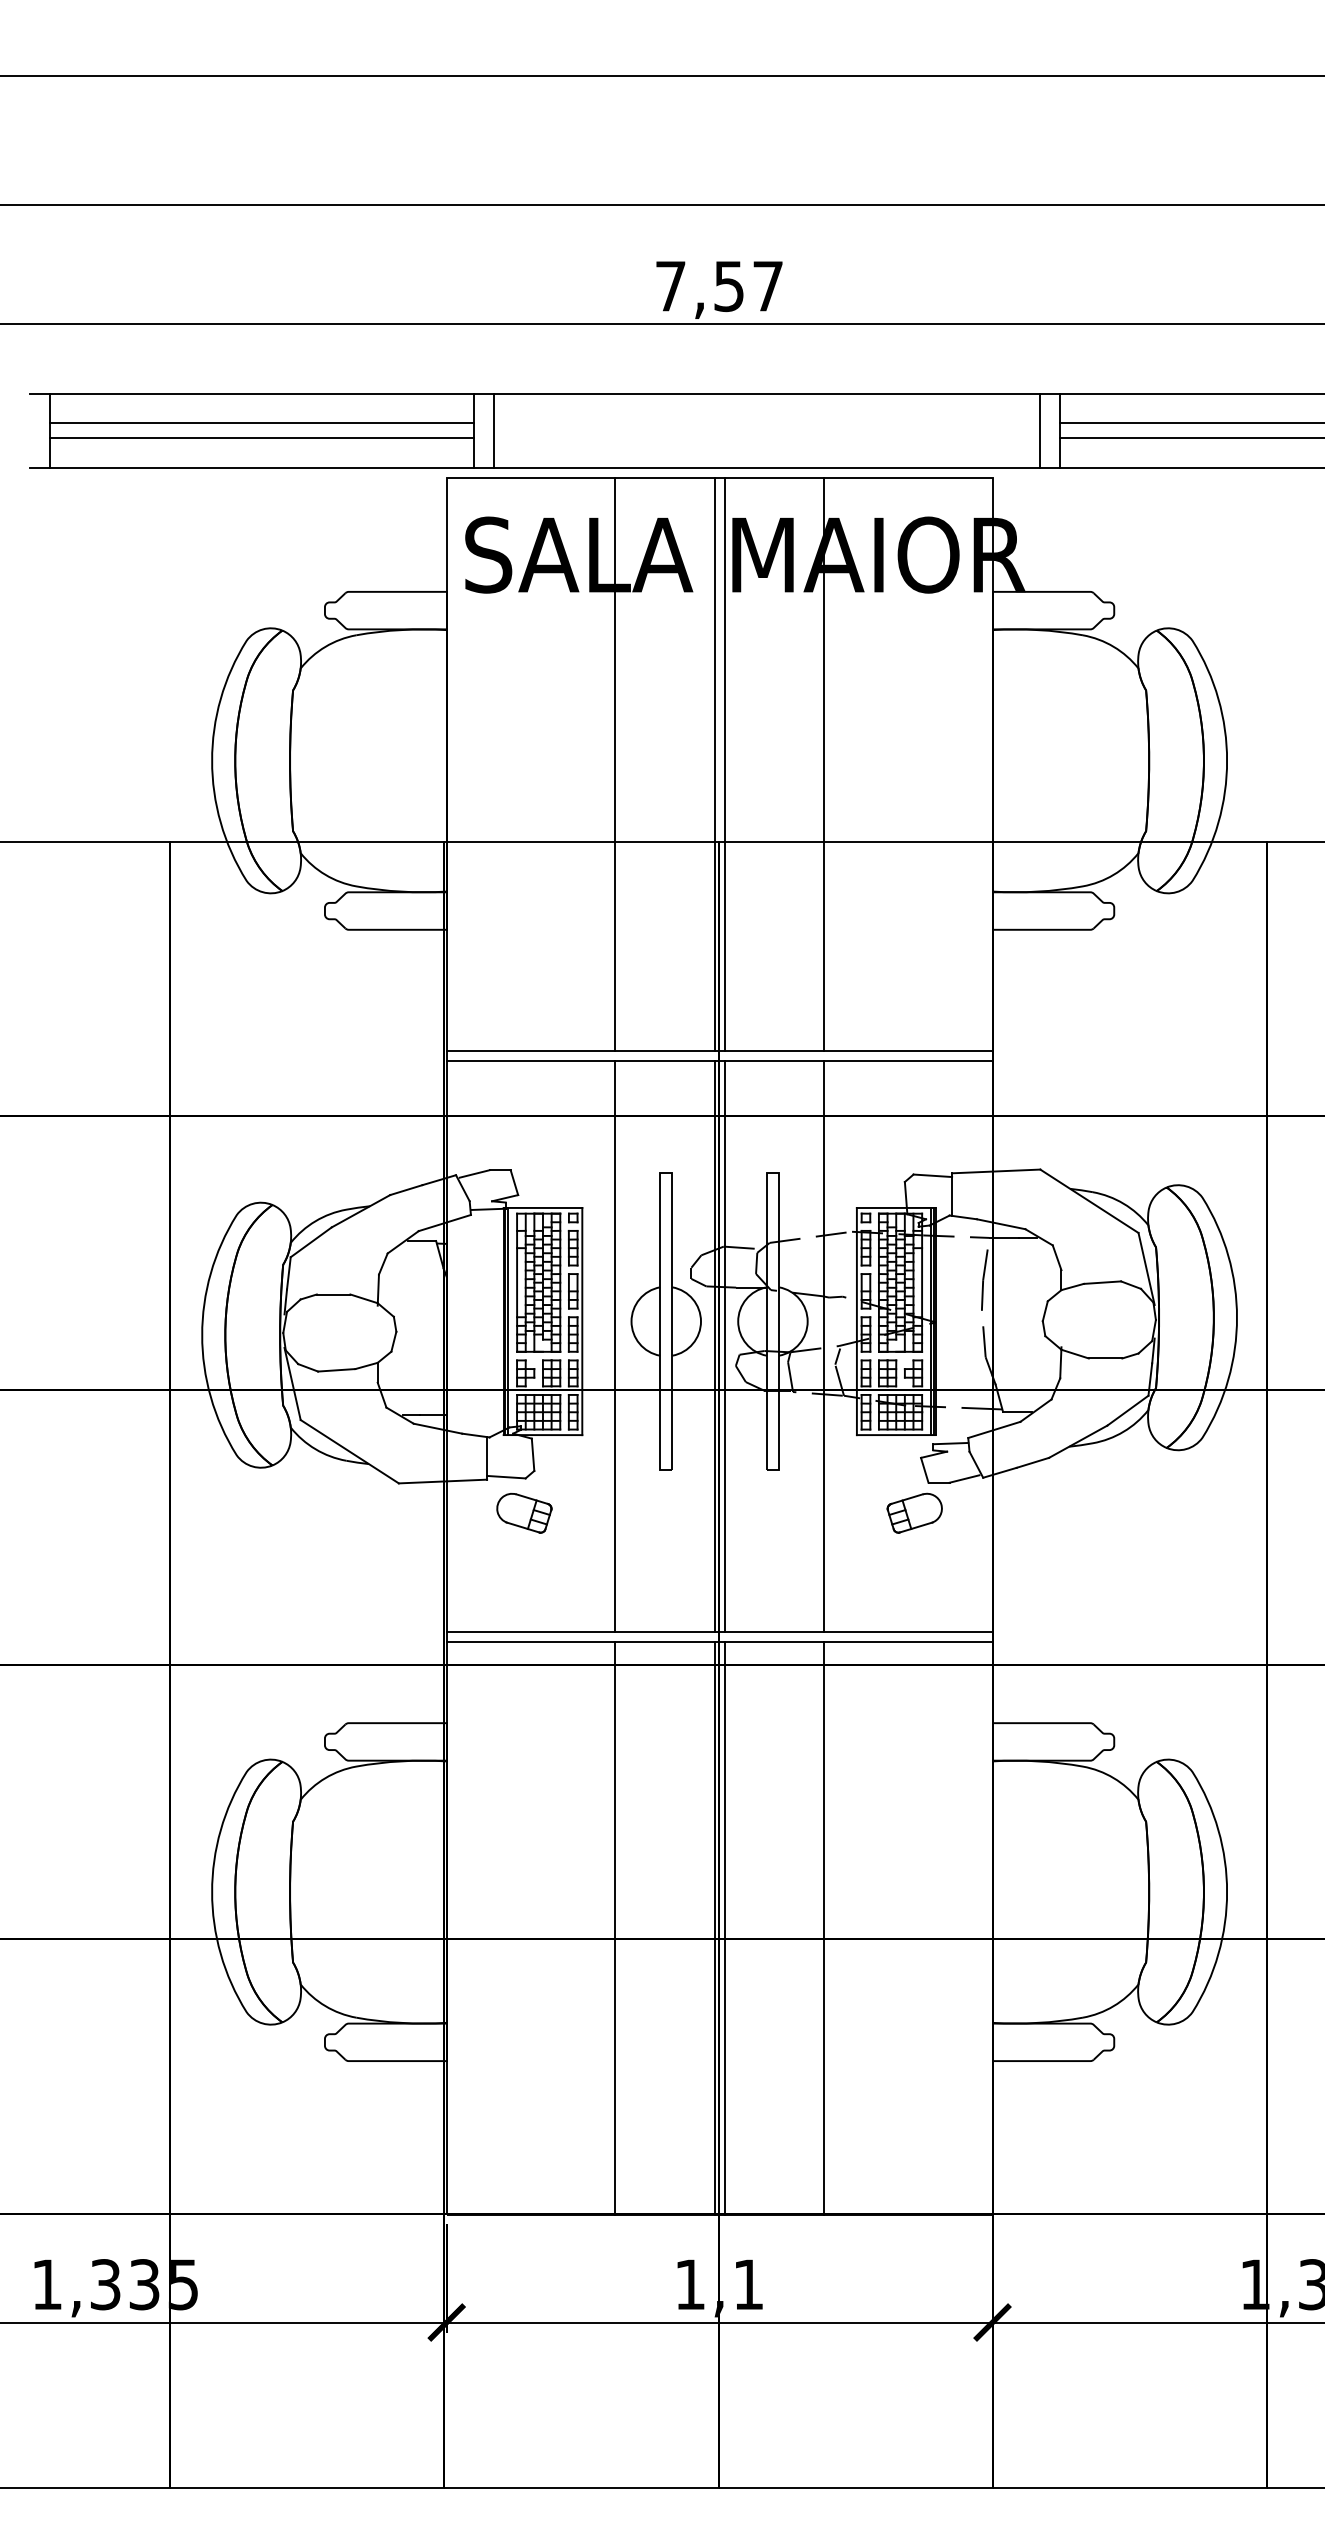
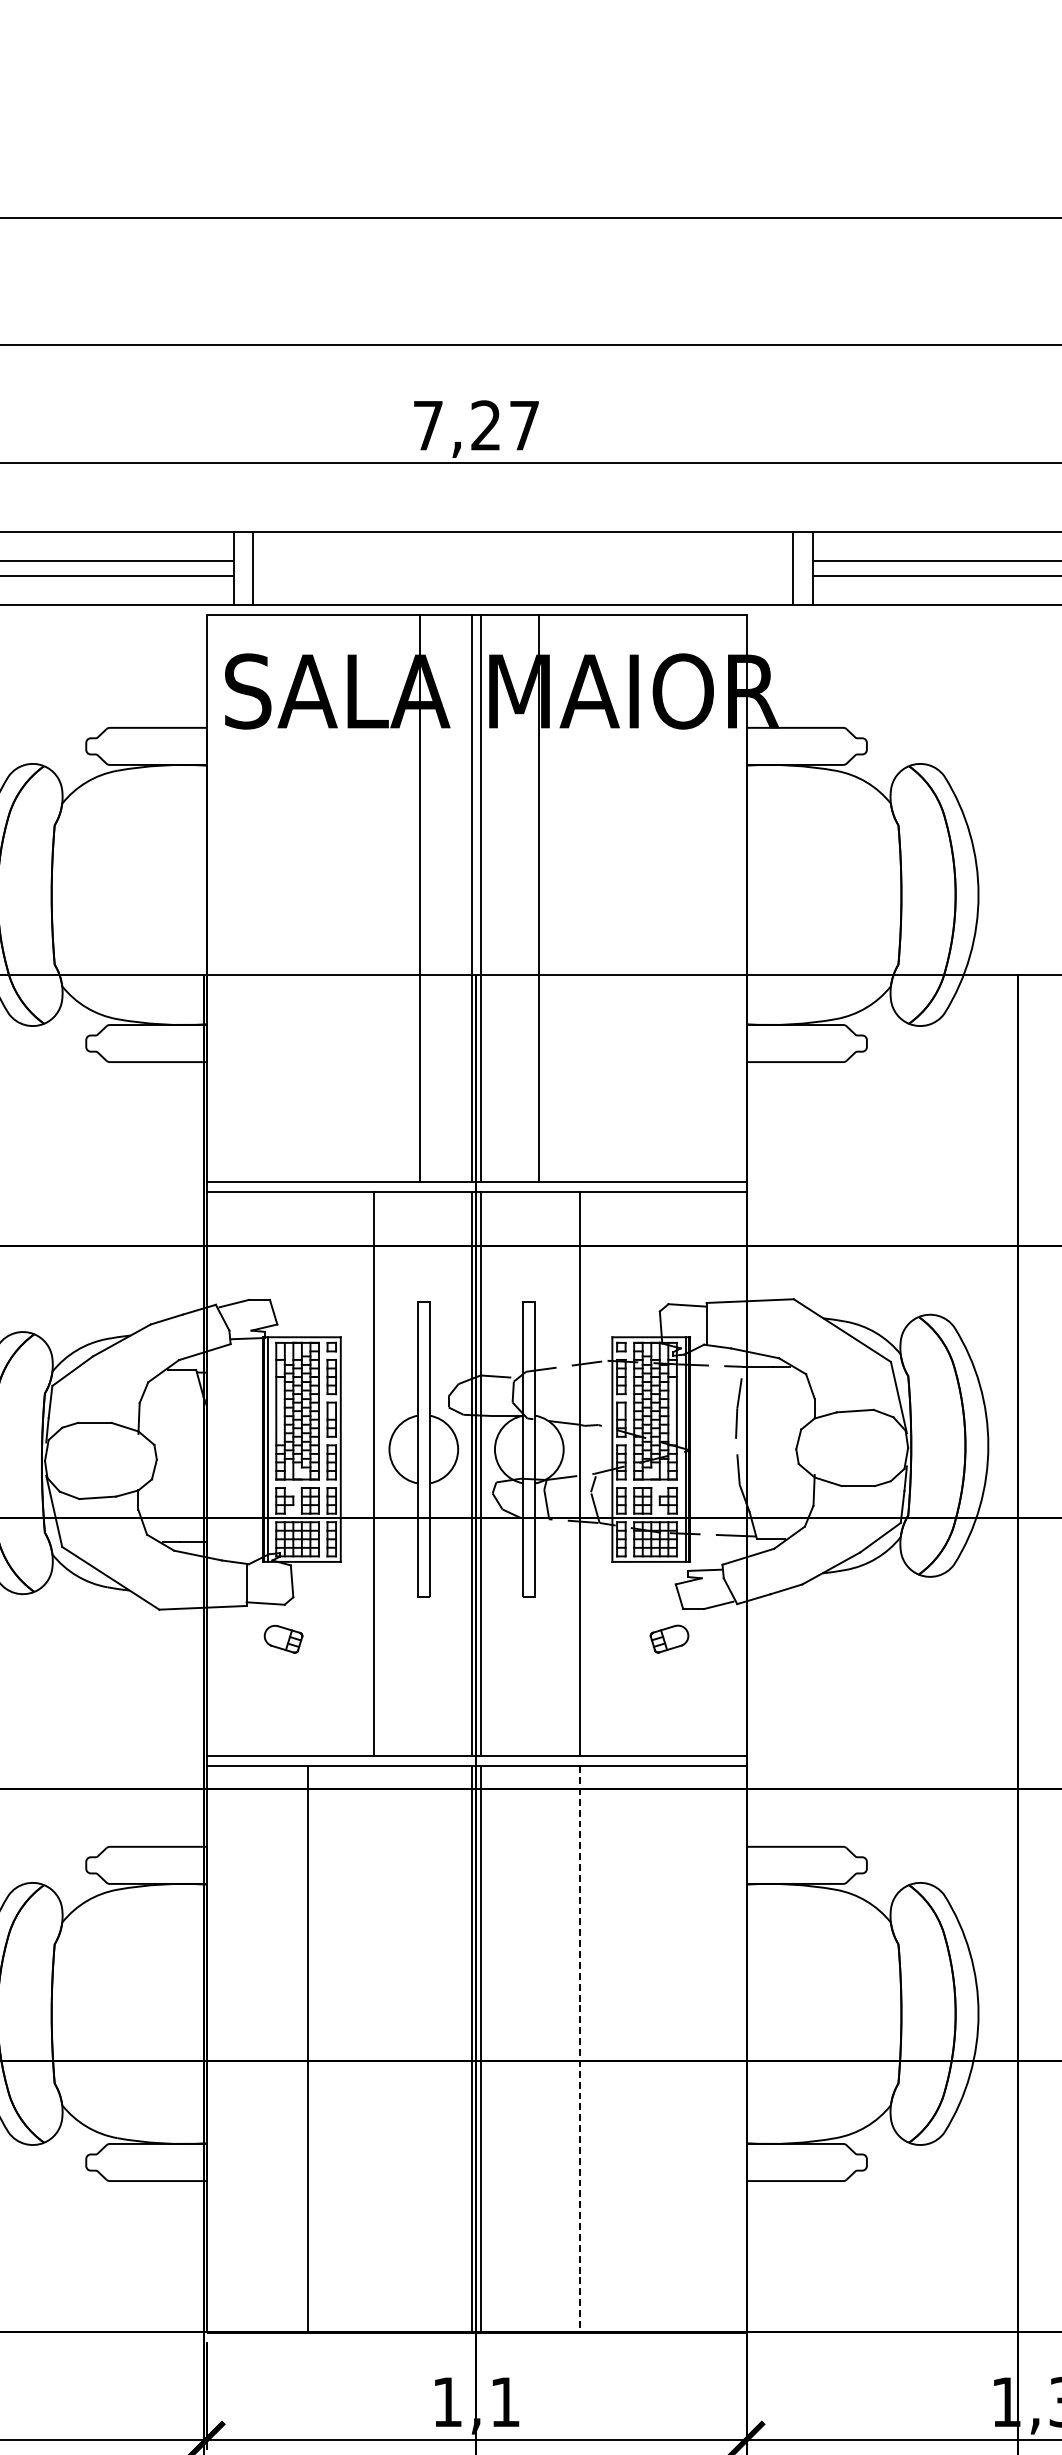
text: (728, 286) -> (485, 425), 7,57 -> 7,27
line: (615, 764) -> (420, 898), moved
line: (823, 764) -> (538, 898), moved
part: (914, 1512) -> (669, 1638), size x0.7
part: (524, 1513) -> (283, 1639), size x0.7
line: (615, 1927) -> (308, 2048), moved
line: (823, 1928) -> (579, 2049), solid -> dashed

